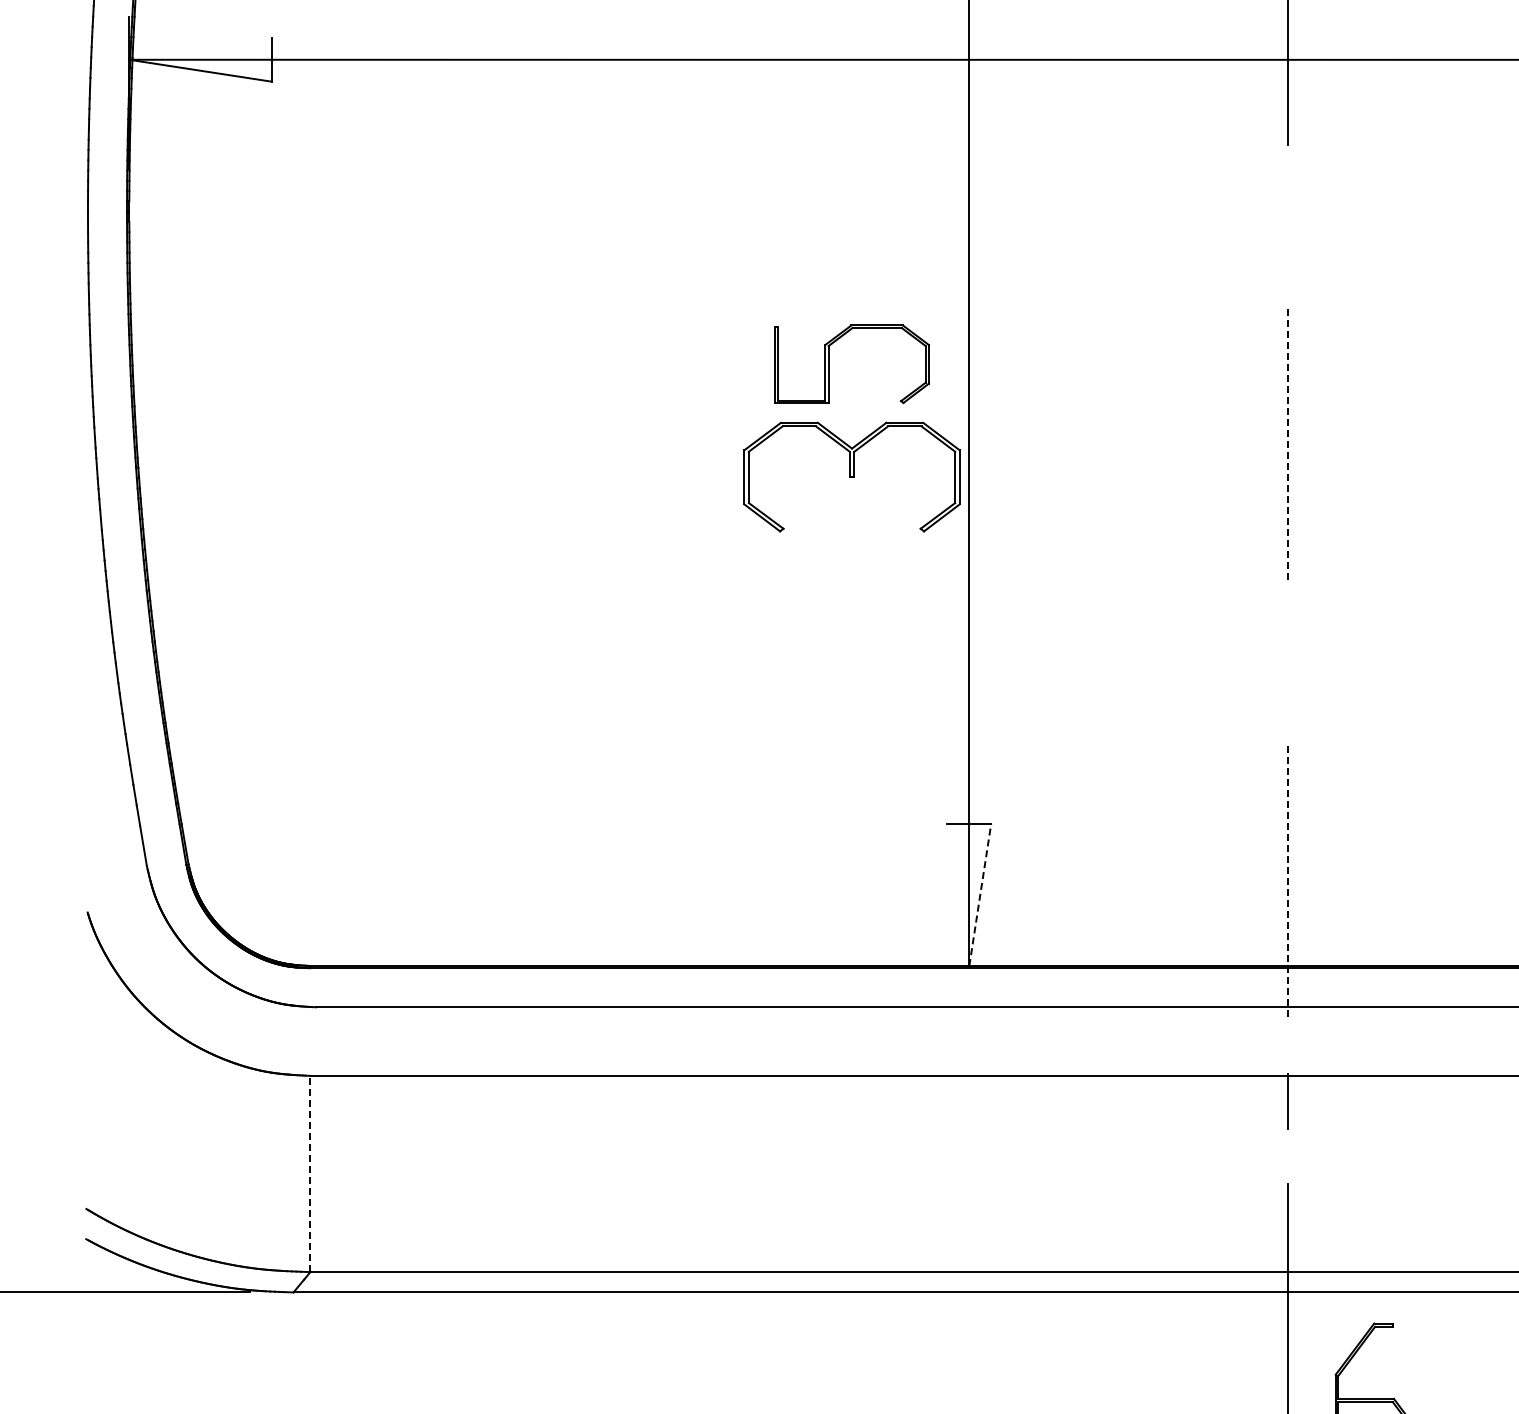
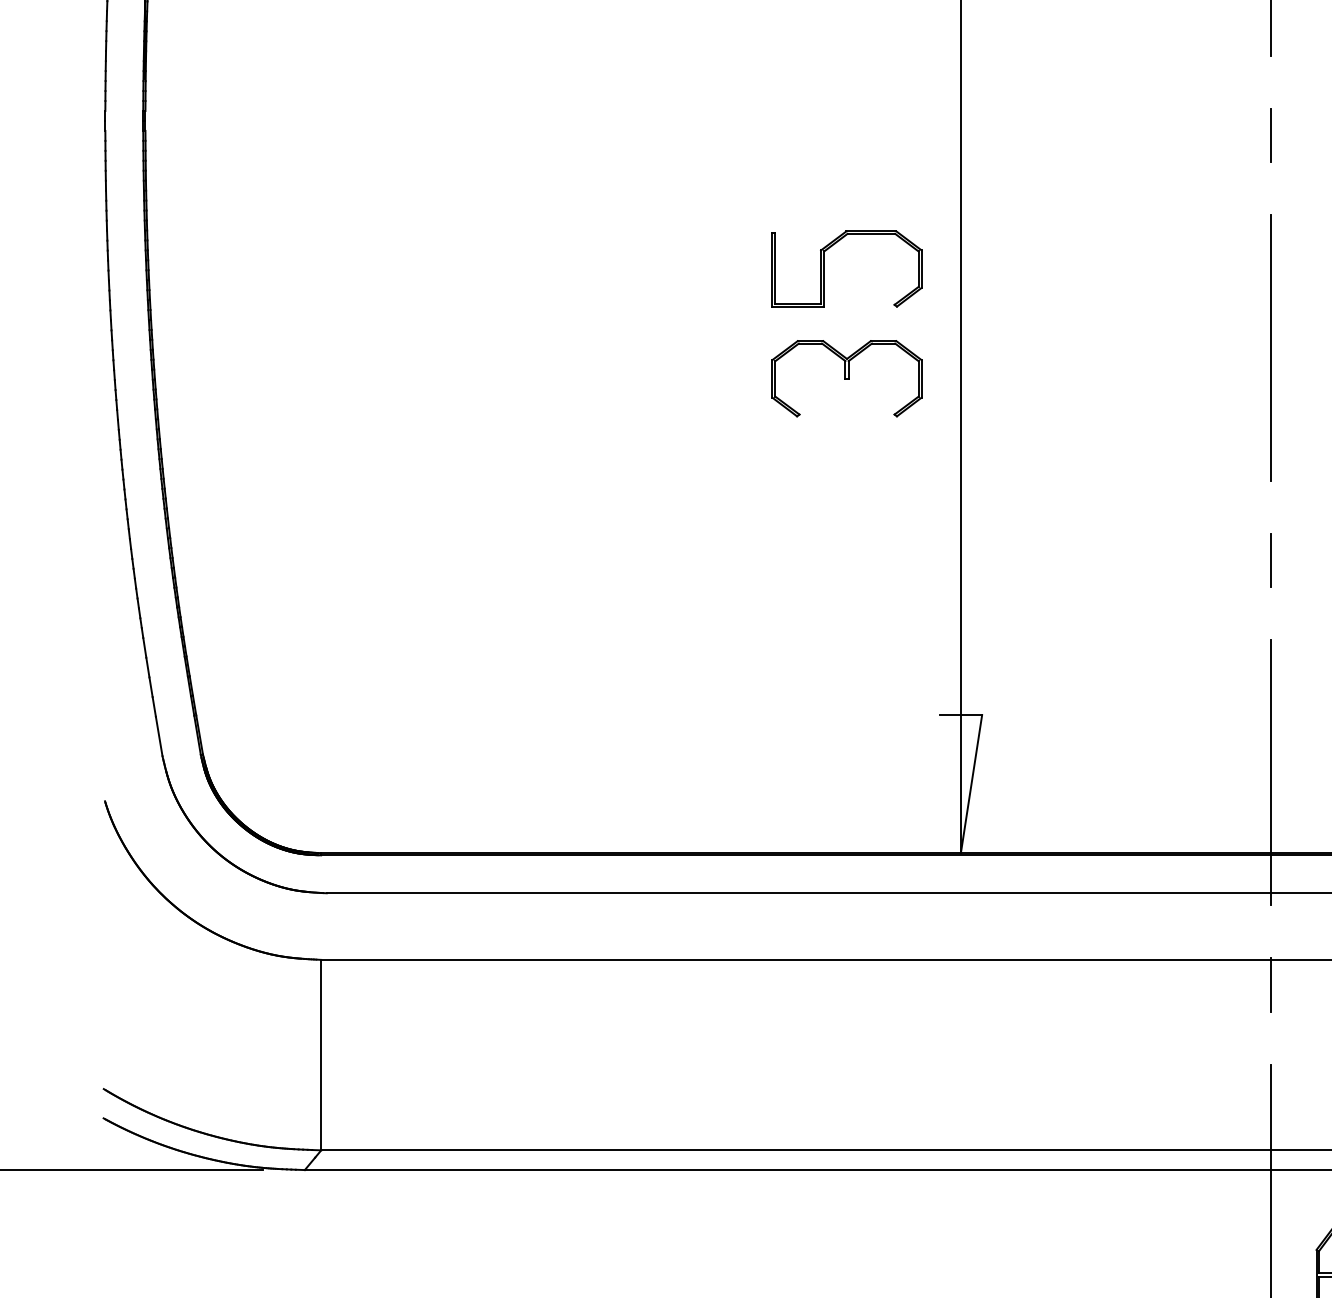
line: (1287, 226) -> (1269, 135), added
line: (1288, 445) -> (1270, 347), dashed -> solid
part: (851, 477) -> (846, 379), size x0.71
line: (1288, 663) -> (1270, 559), added
line: (1288, 883) -> (1270, 773), dashed -> solid
line: (980, 894) -> (971, 783), dashed -> solid
line: (310, 1173) -> (321, 1054), dashed -> solid

